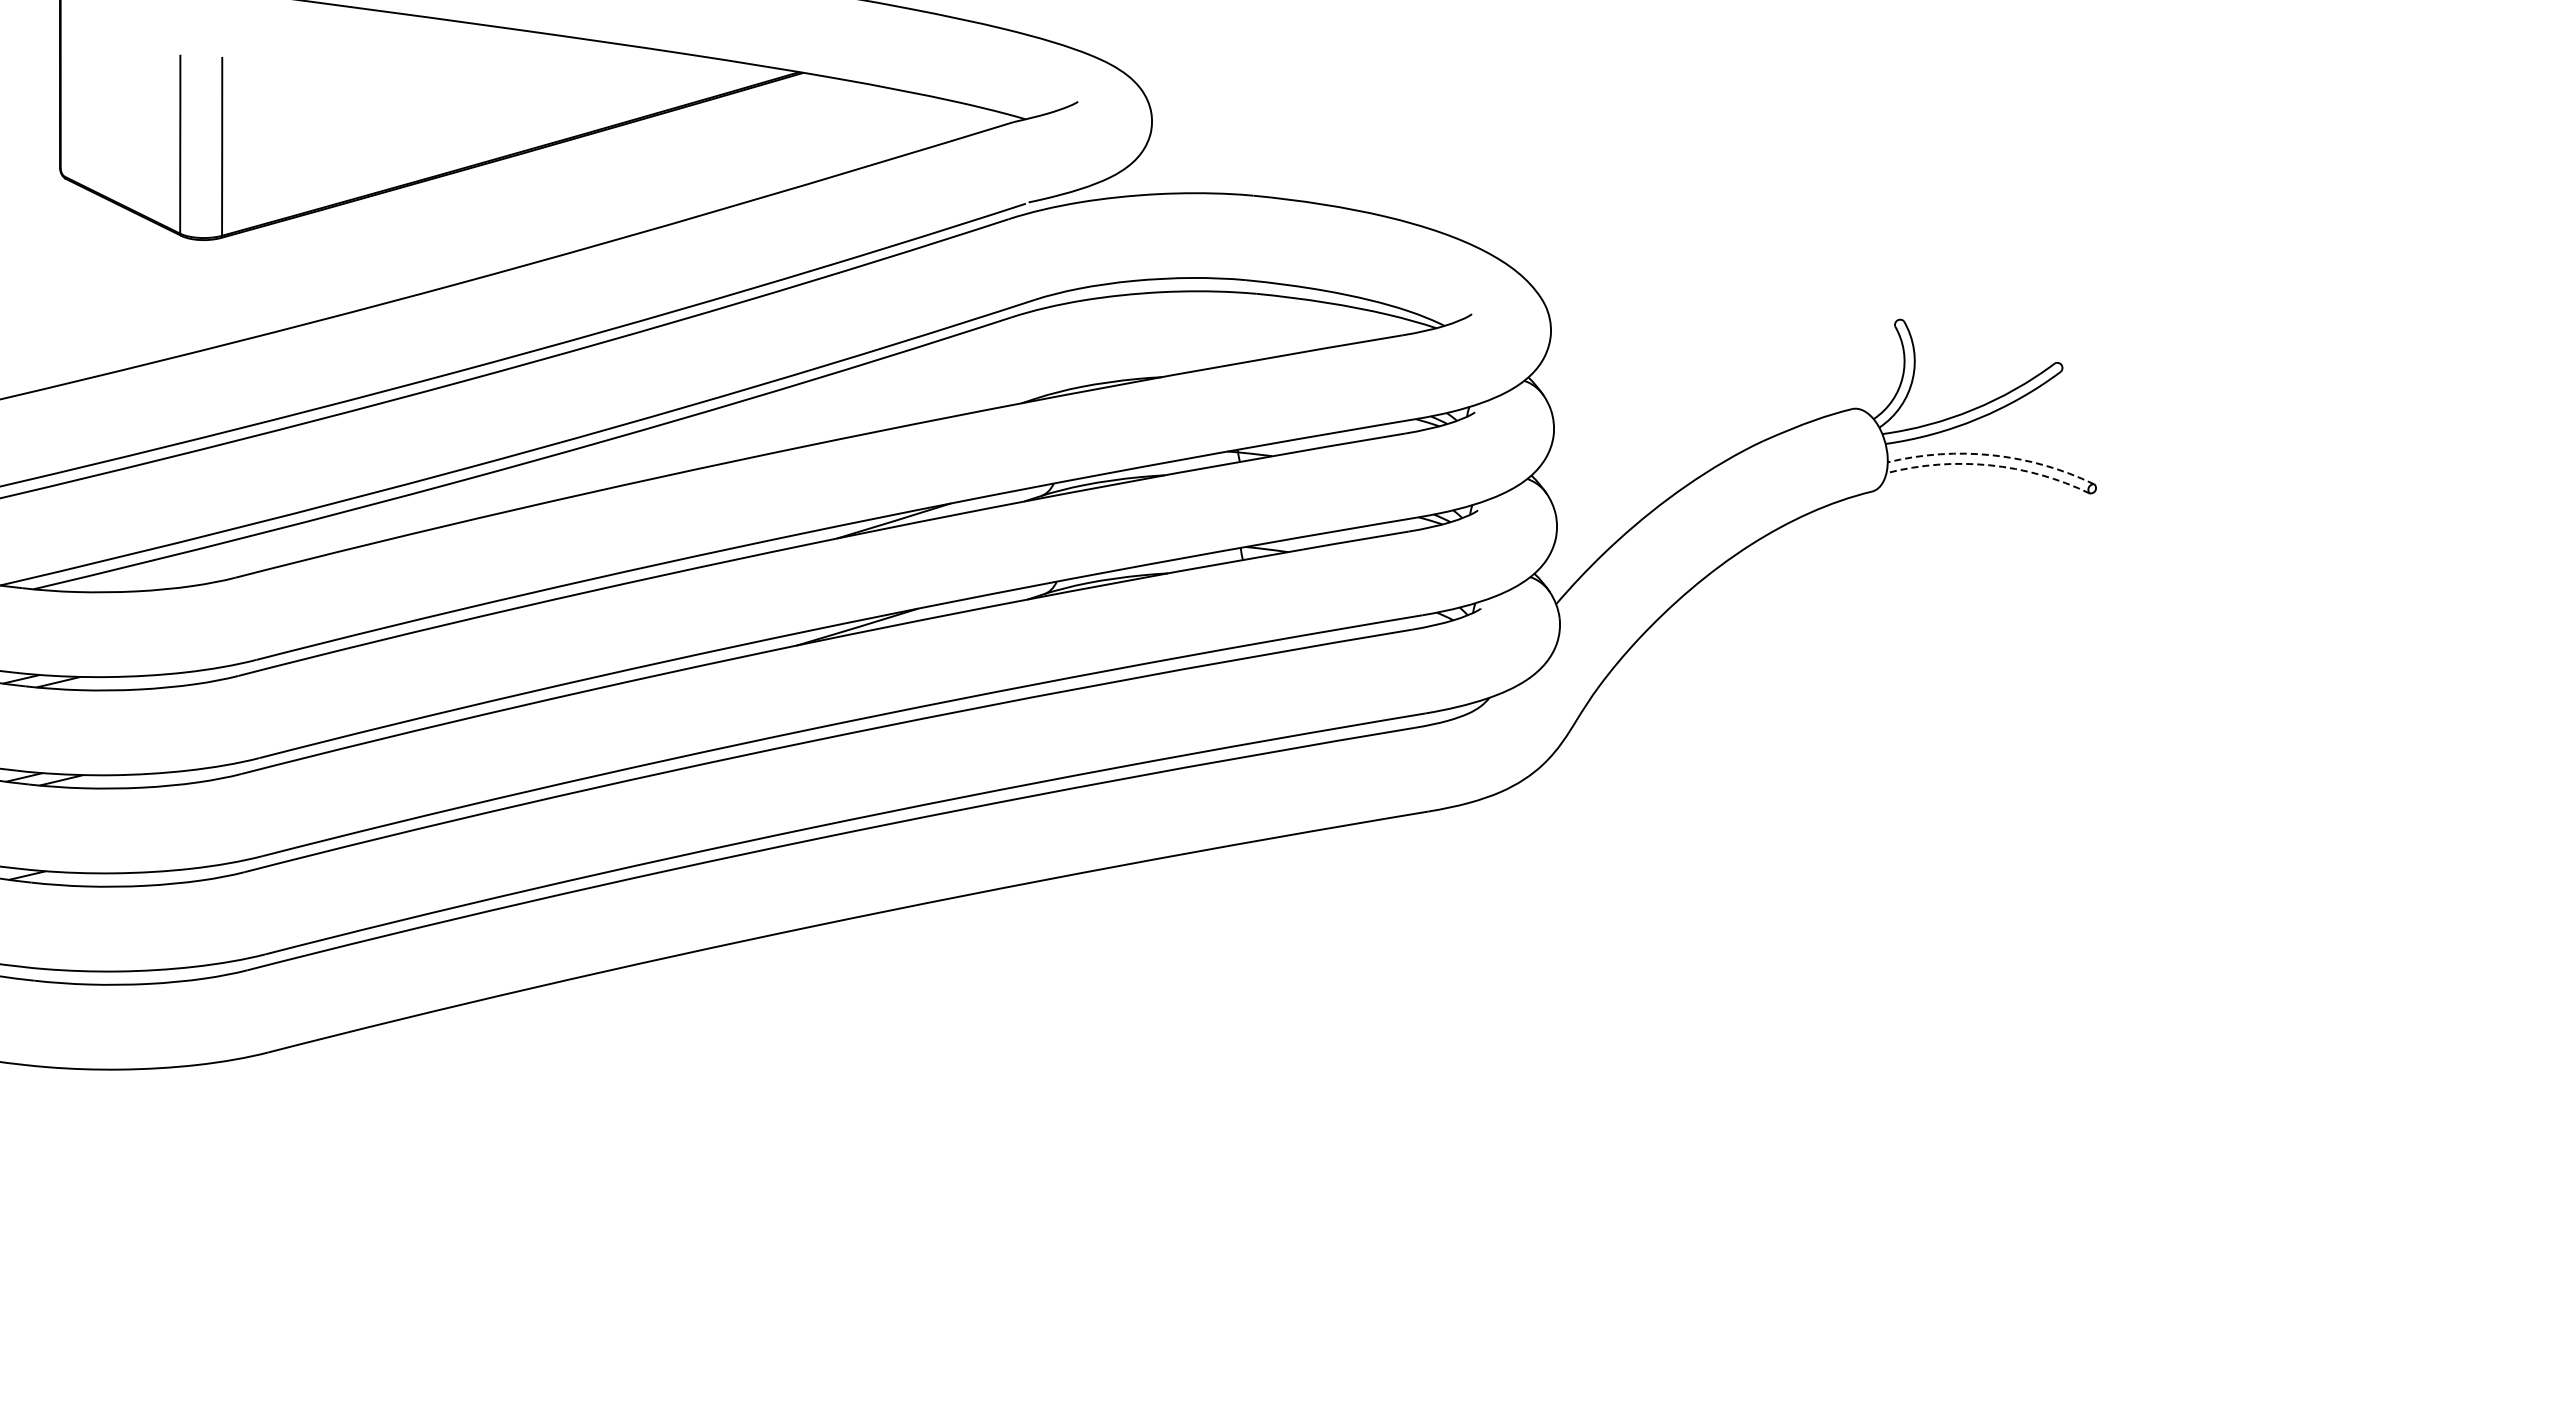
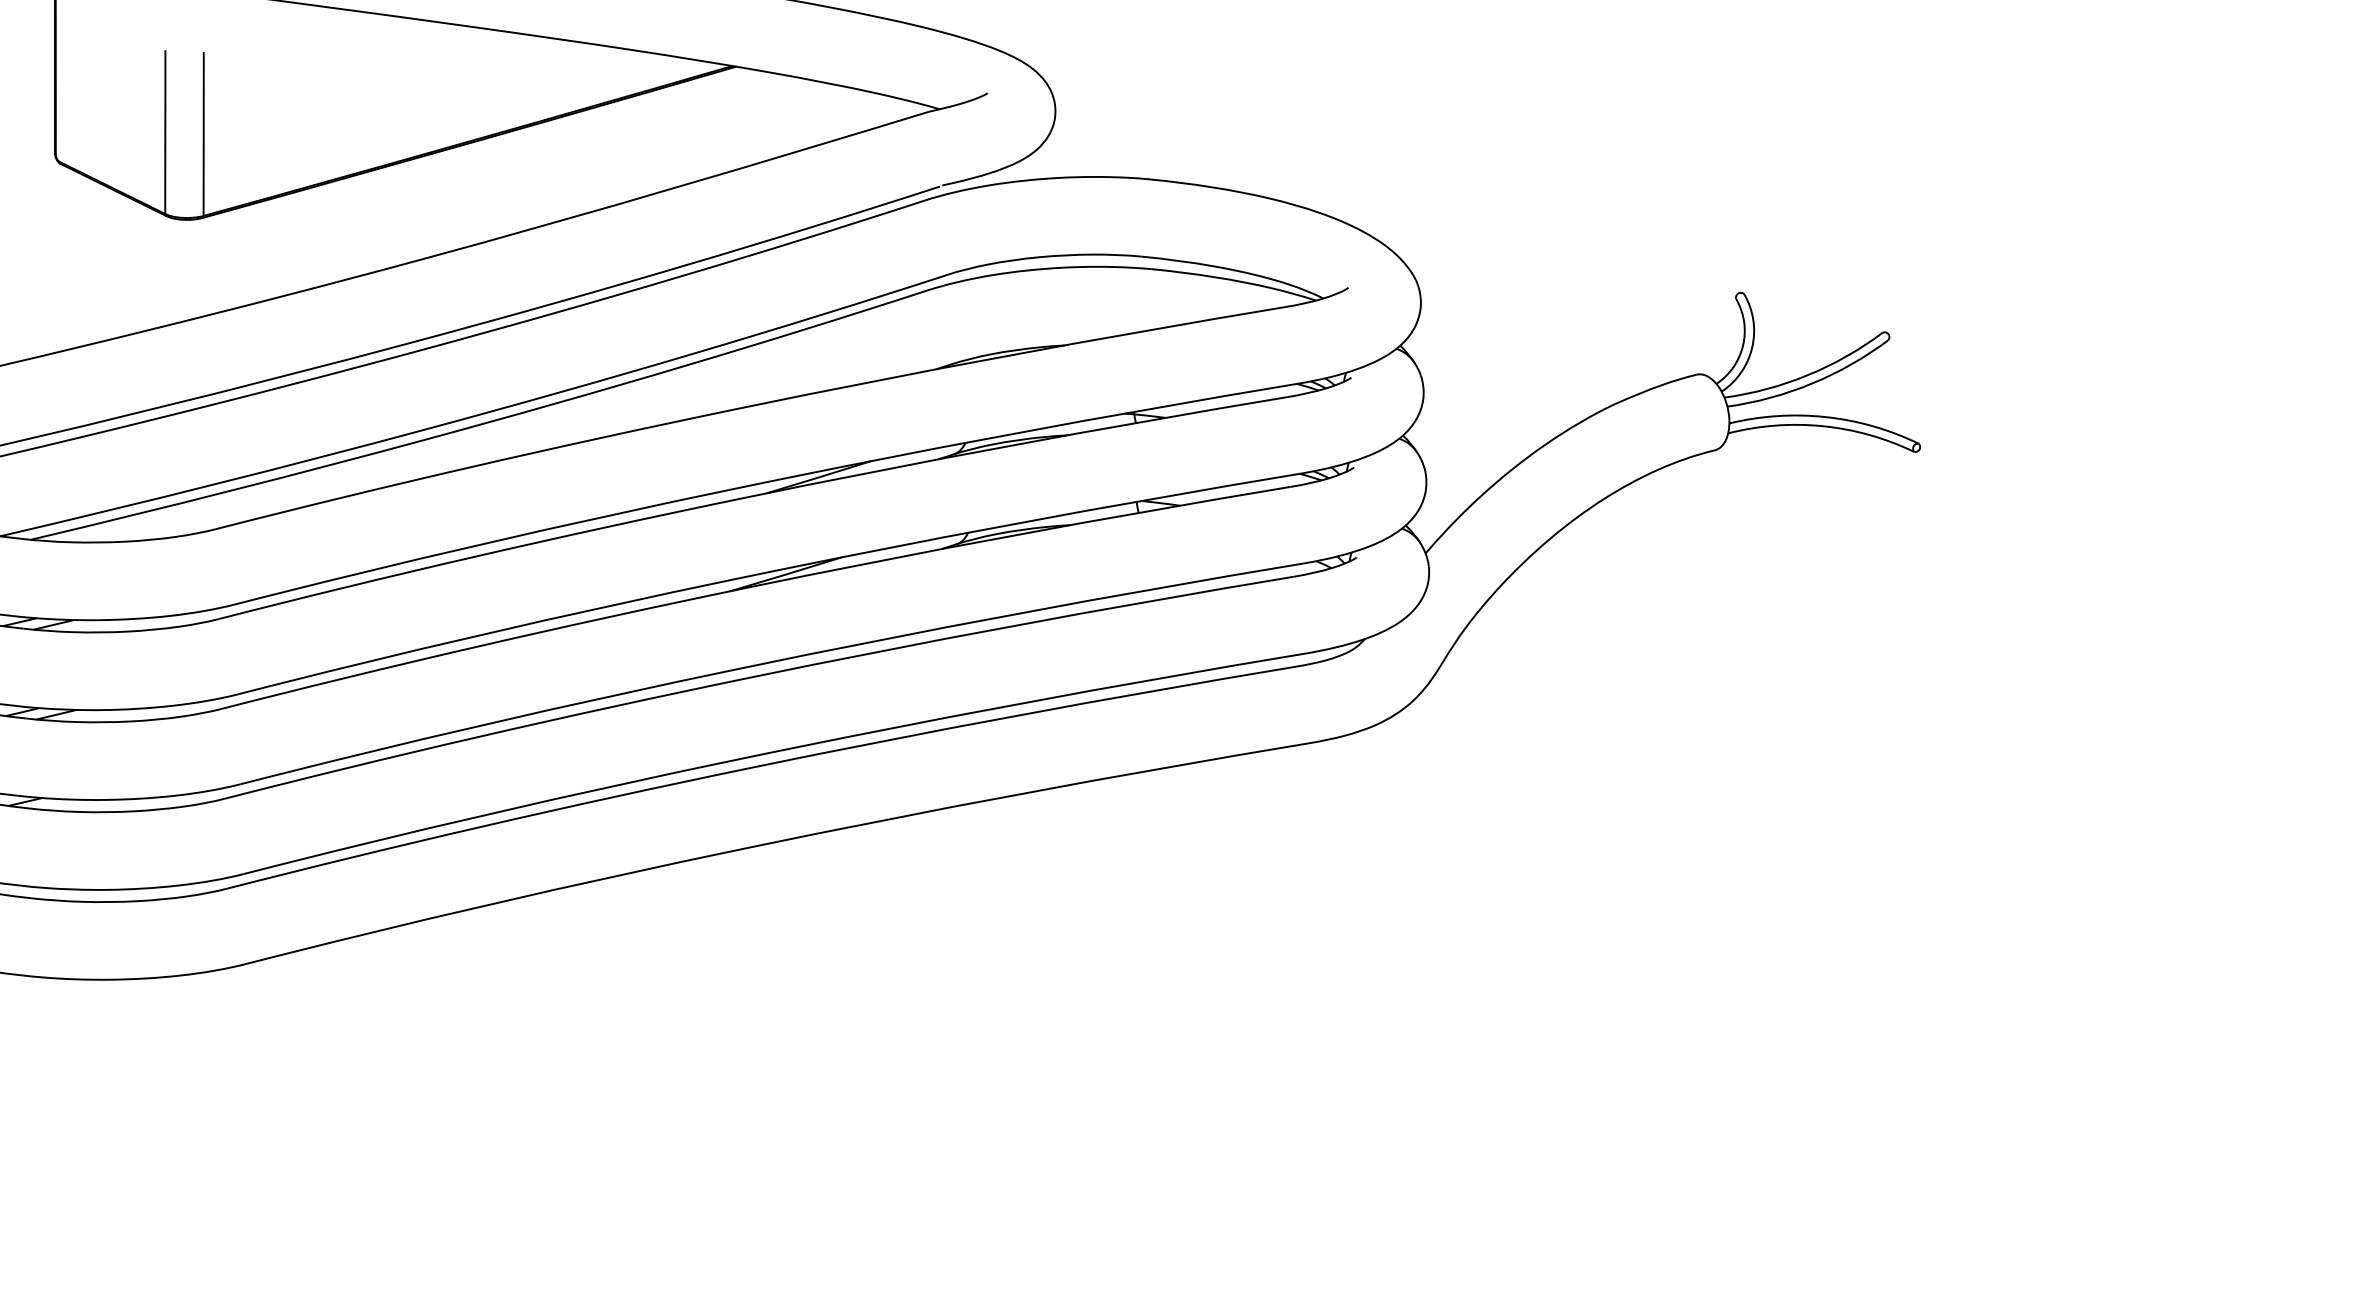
arc: (1992, 455) -> (1825, 417), dashed -> solid
arc: (1989, 465) -> (1822, 426), dashed -> solid

